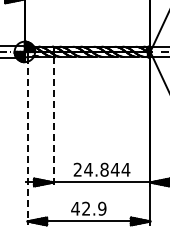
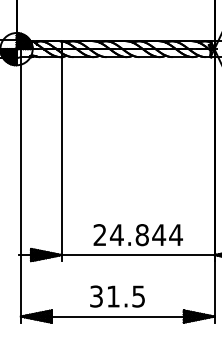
line: (53, 121) -> (61, 158), dashed -> solid
line: (27, 141) -> (20, 190), dashed -> solid
text: (88, 208) -> (116, 296), 42.9 -> 31.5

